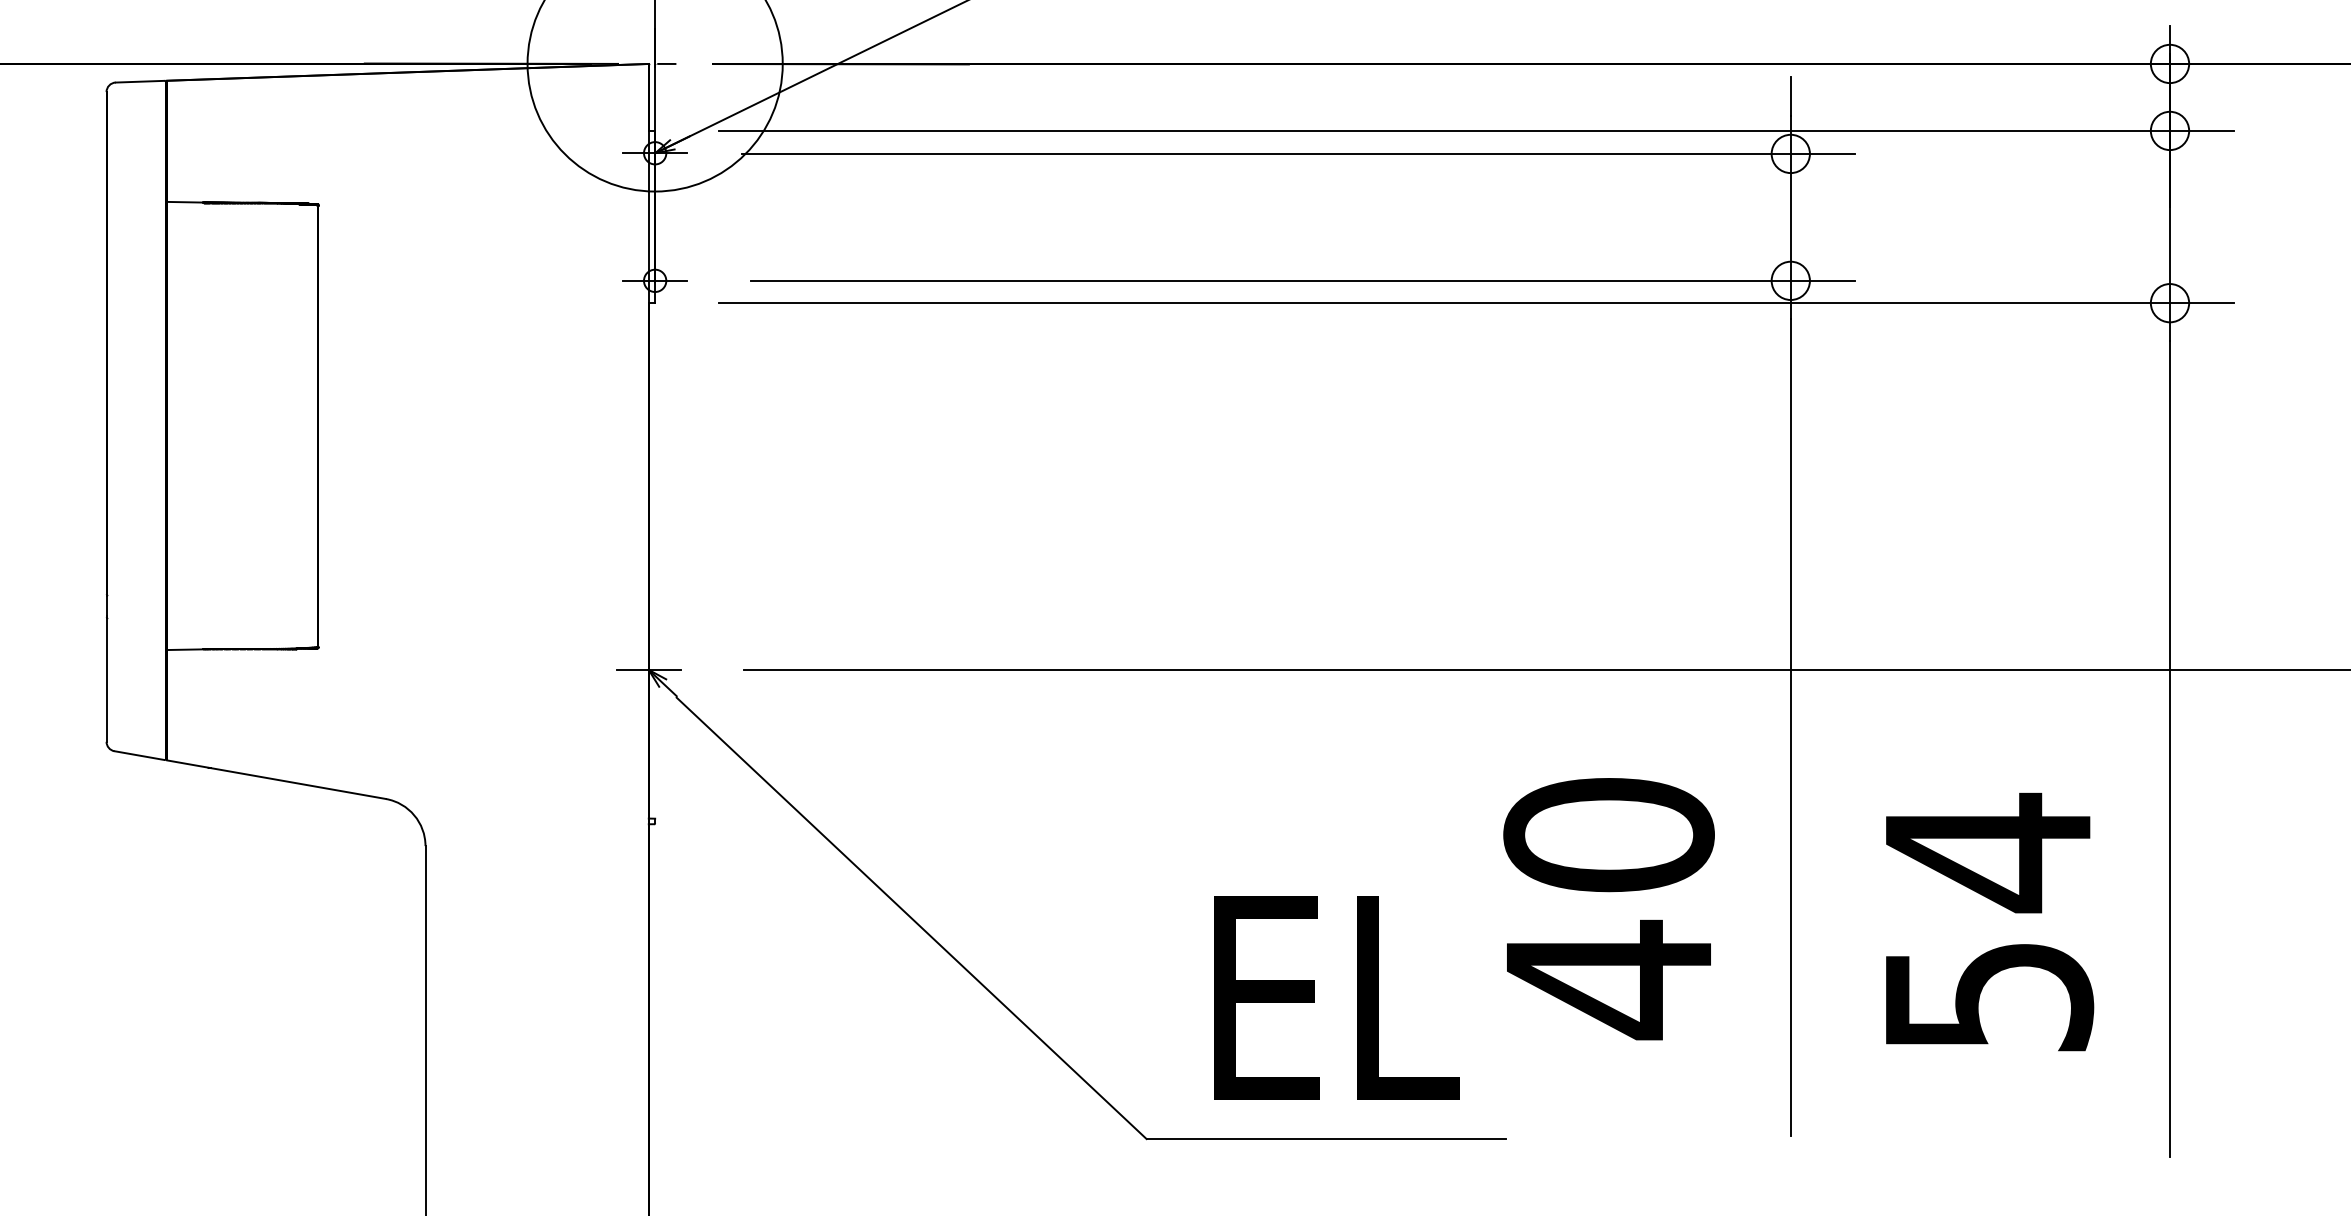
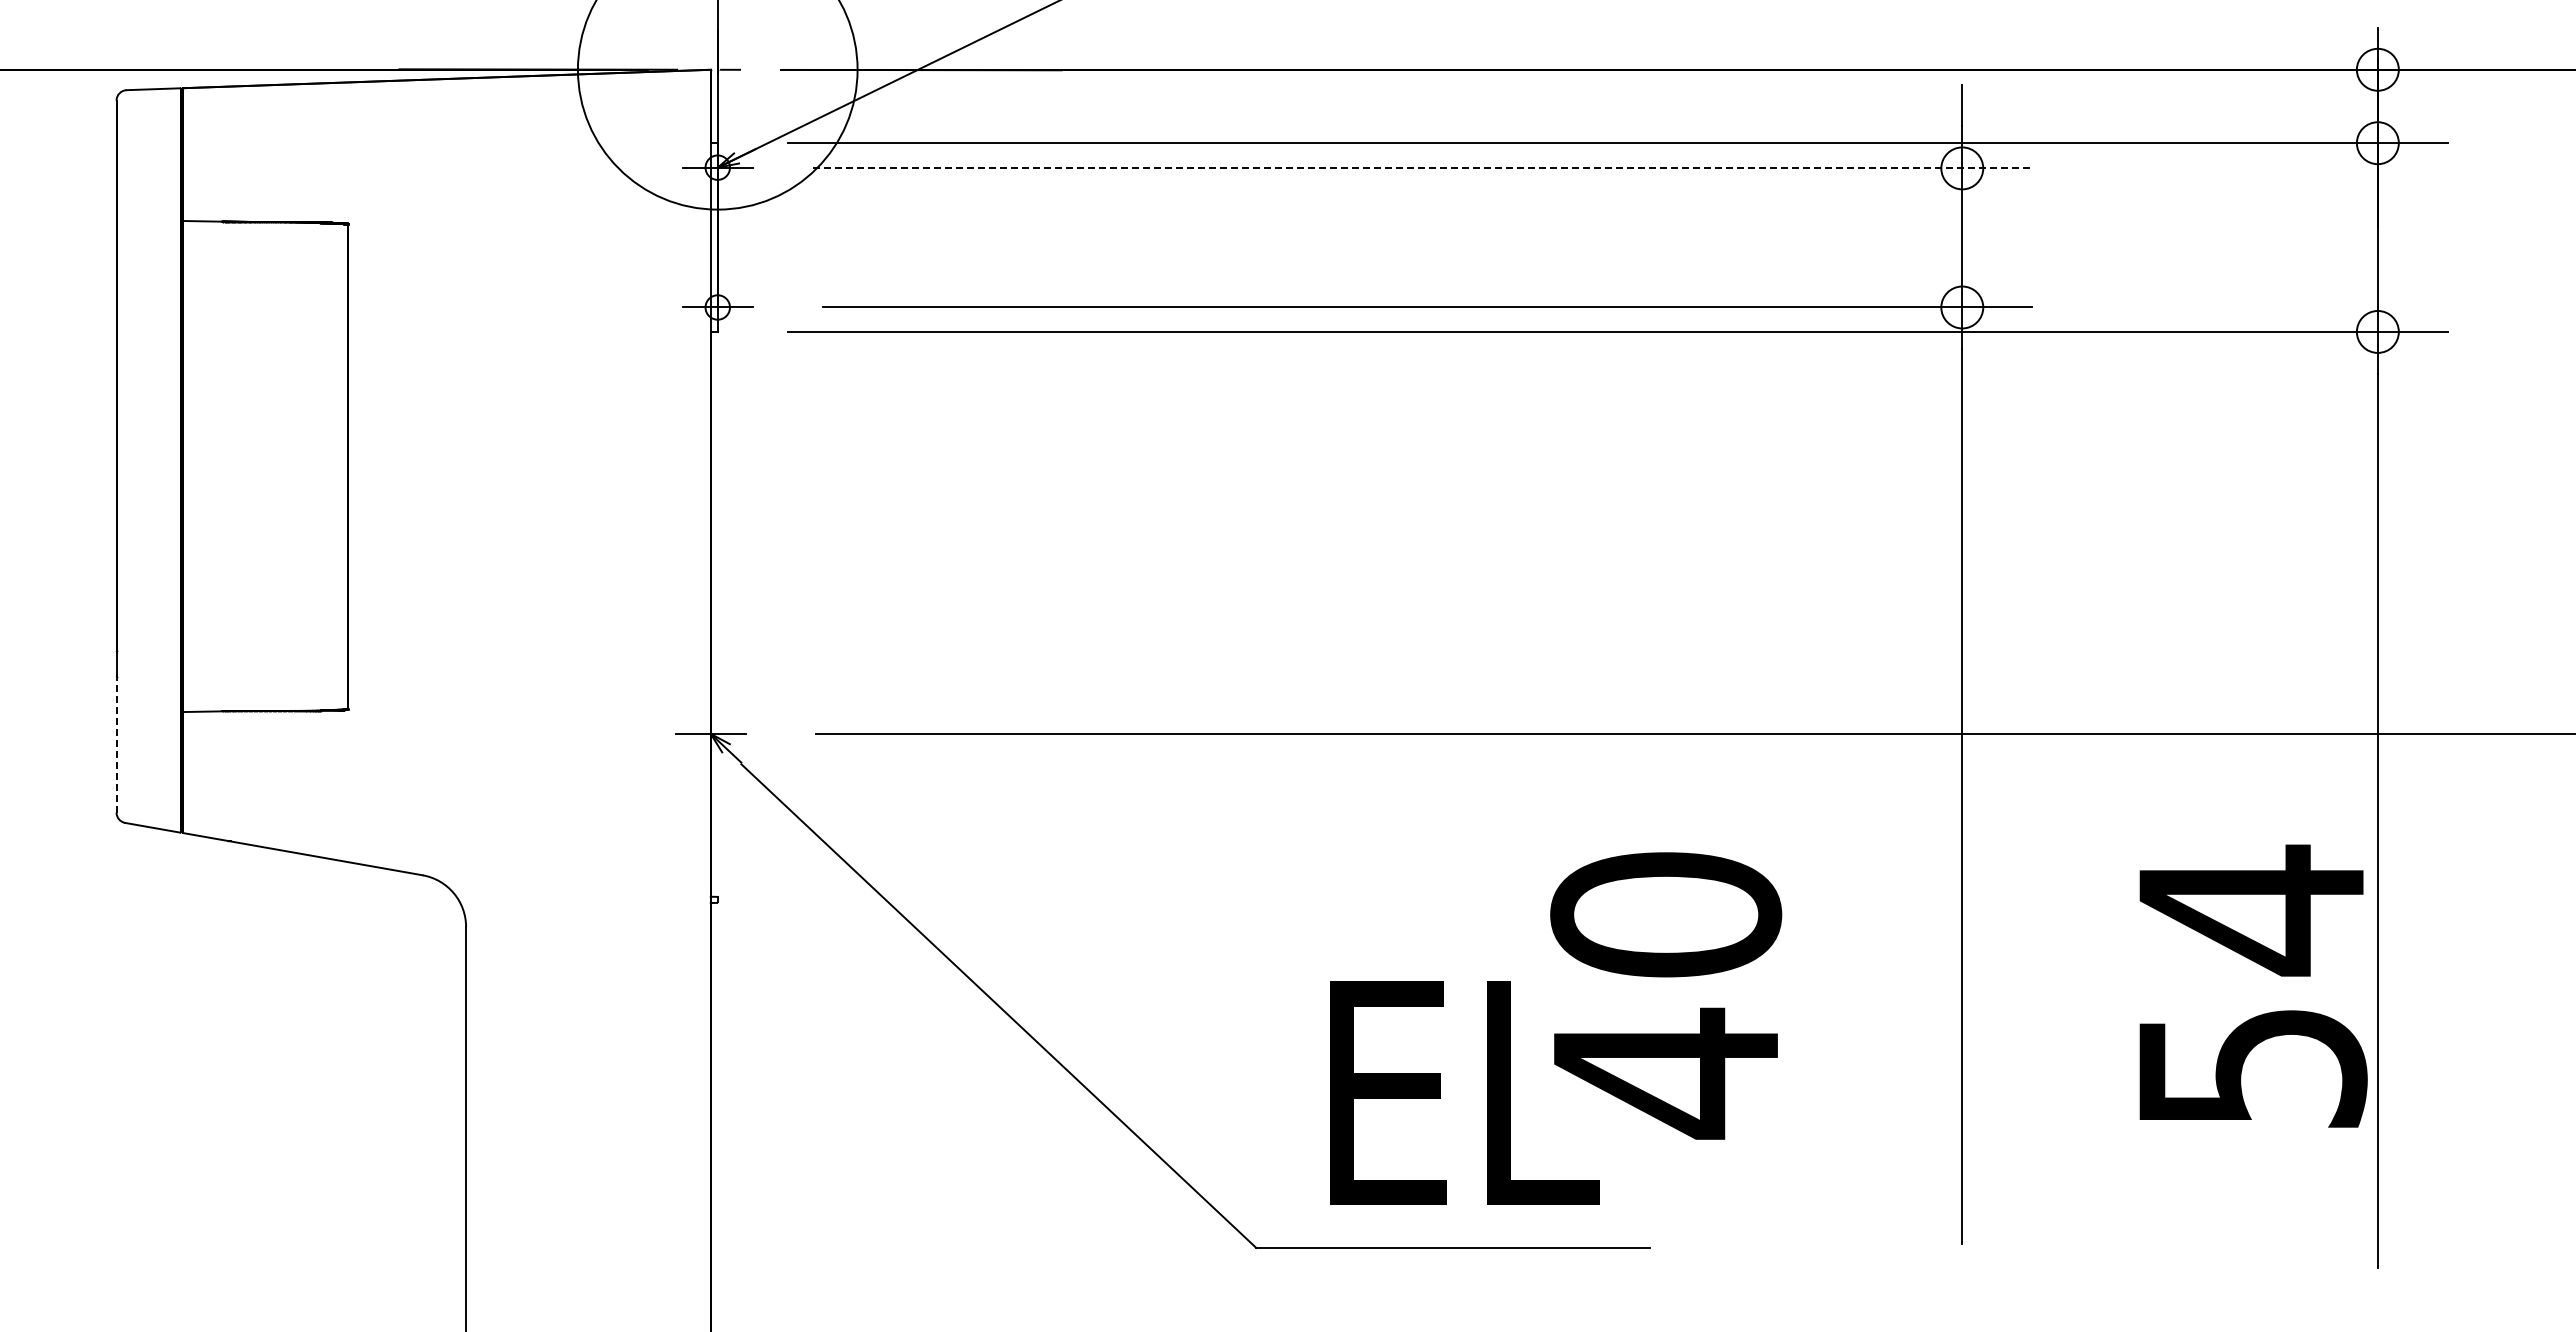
line: (1298, 154) -> (1422, 168), solid -> dashed
line: (106, 679) -> (116, 744), solid -> dashed
text: (1609, 908) -> (1666, 995), moved
text: (1989, 921) -> (2253, 985), moved

